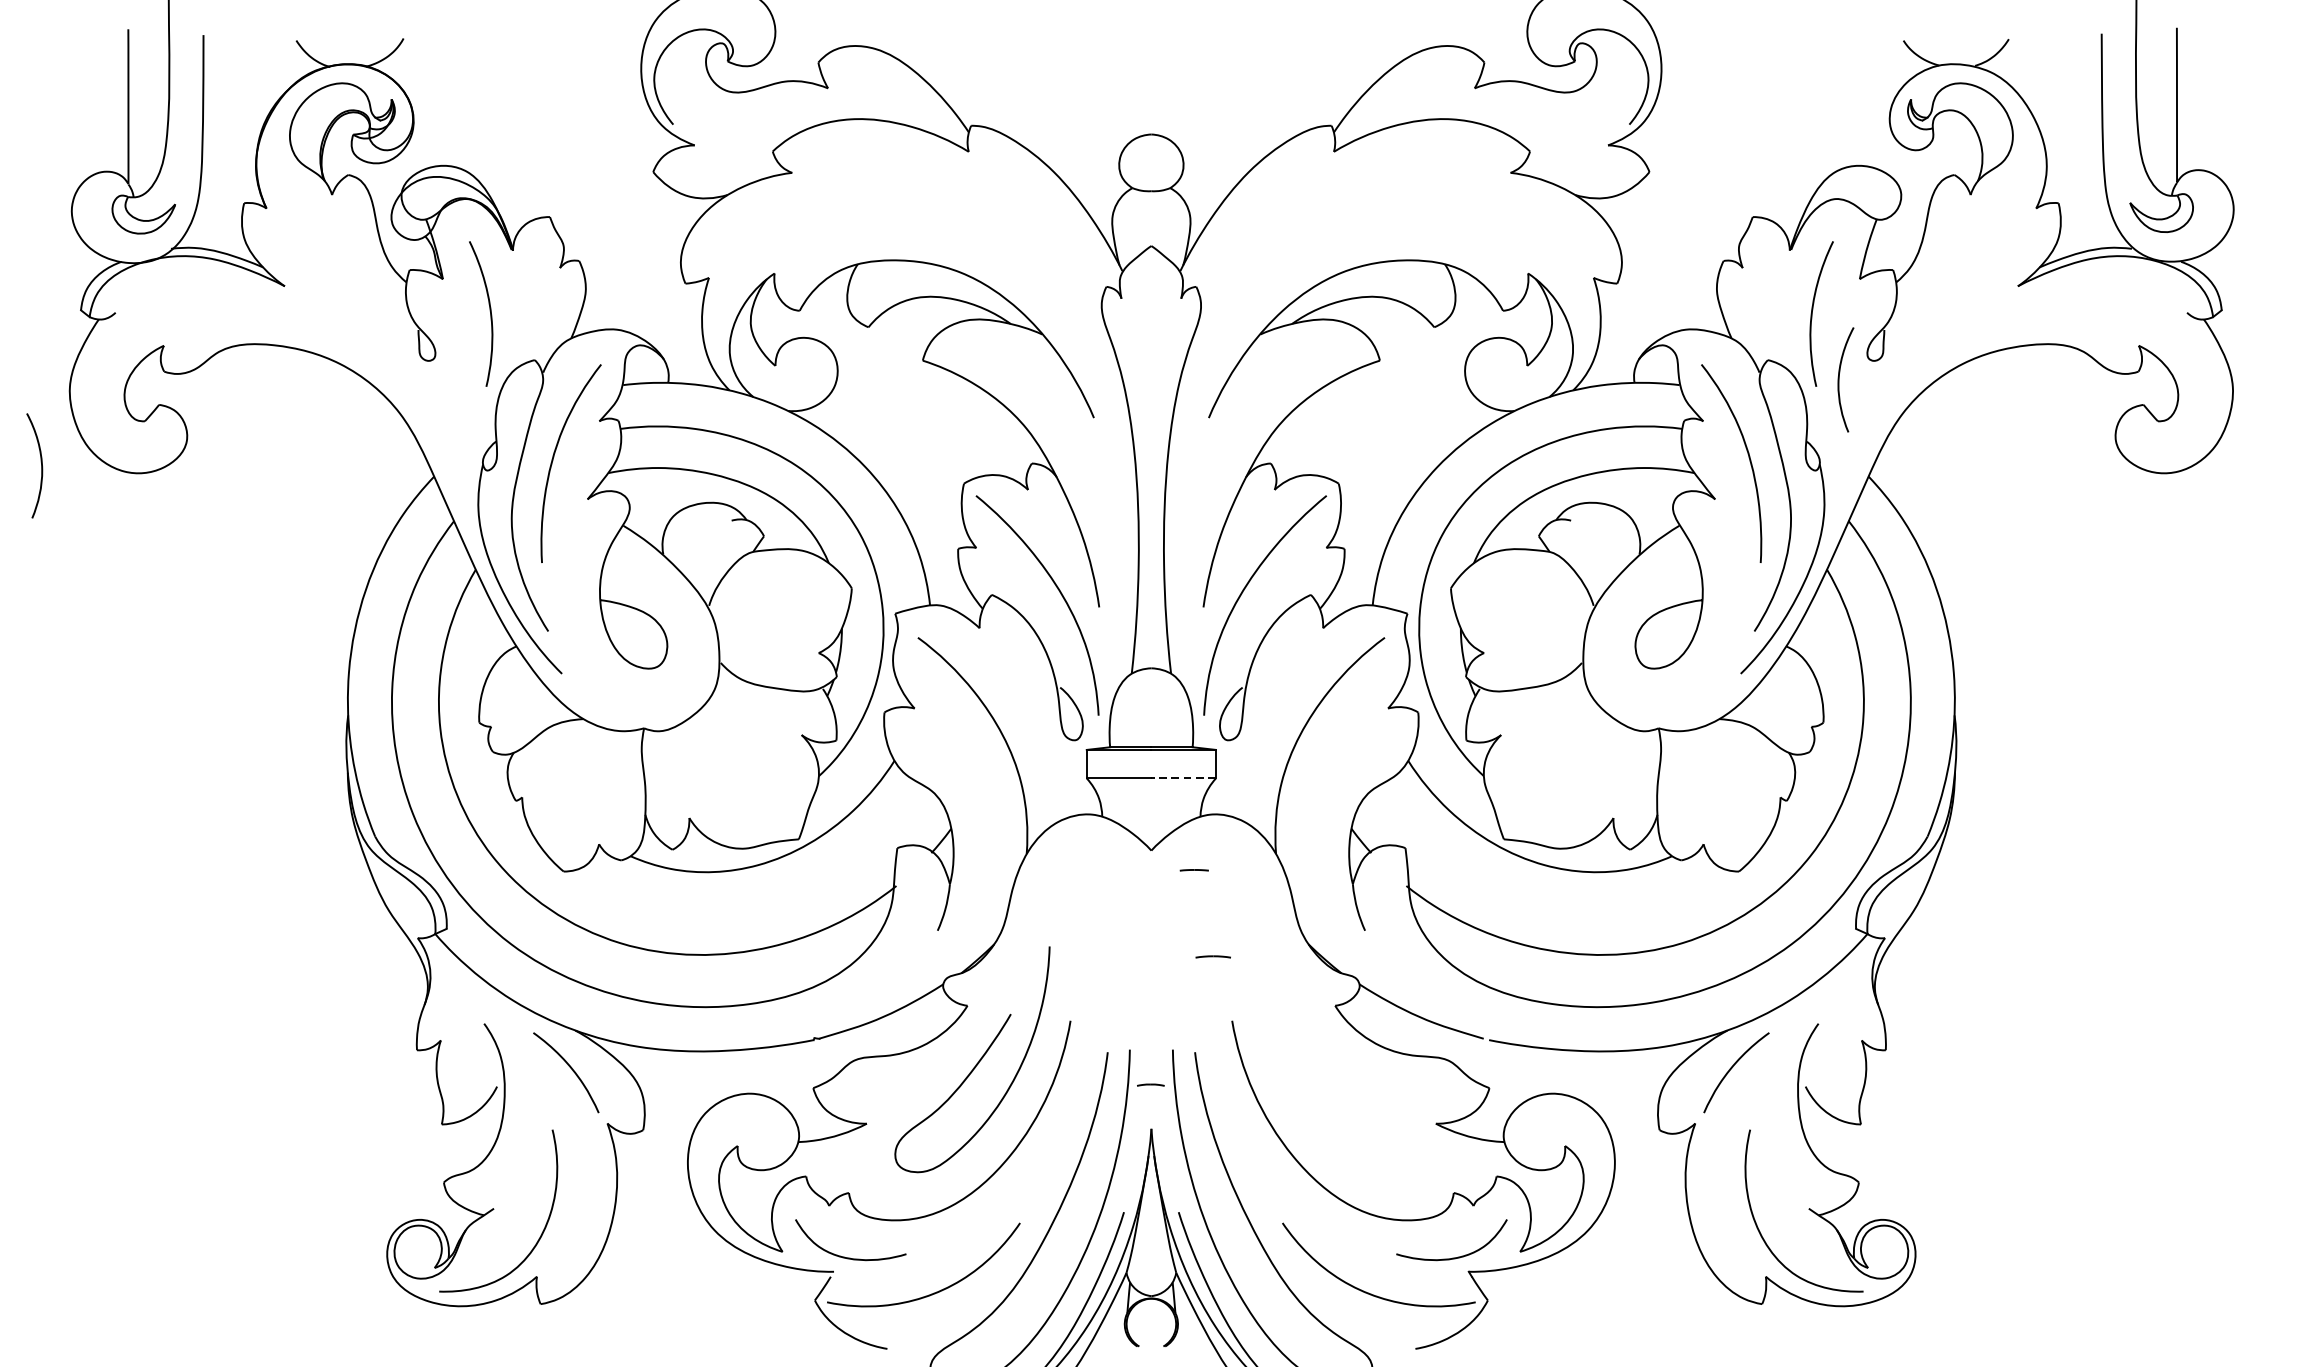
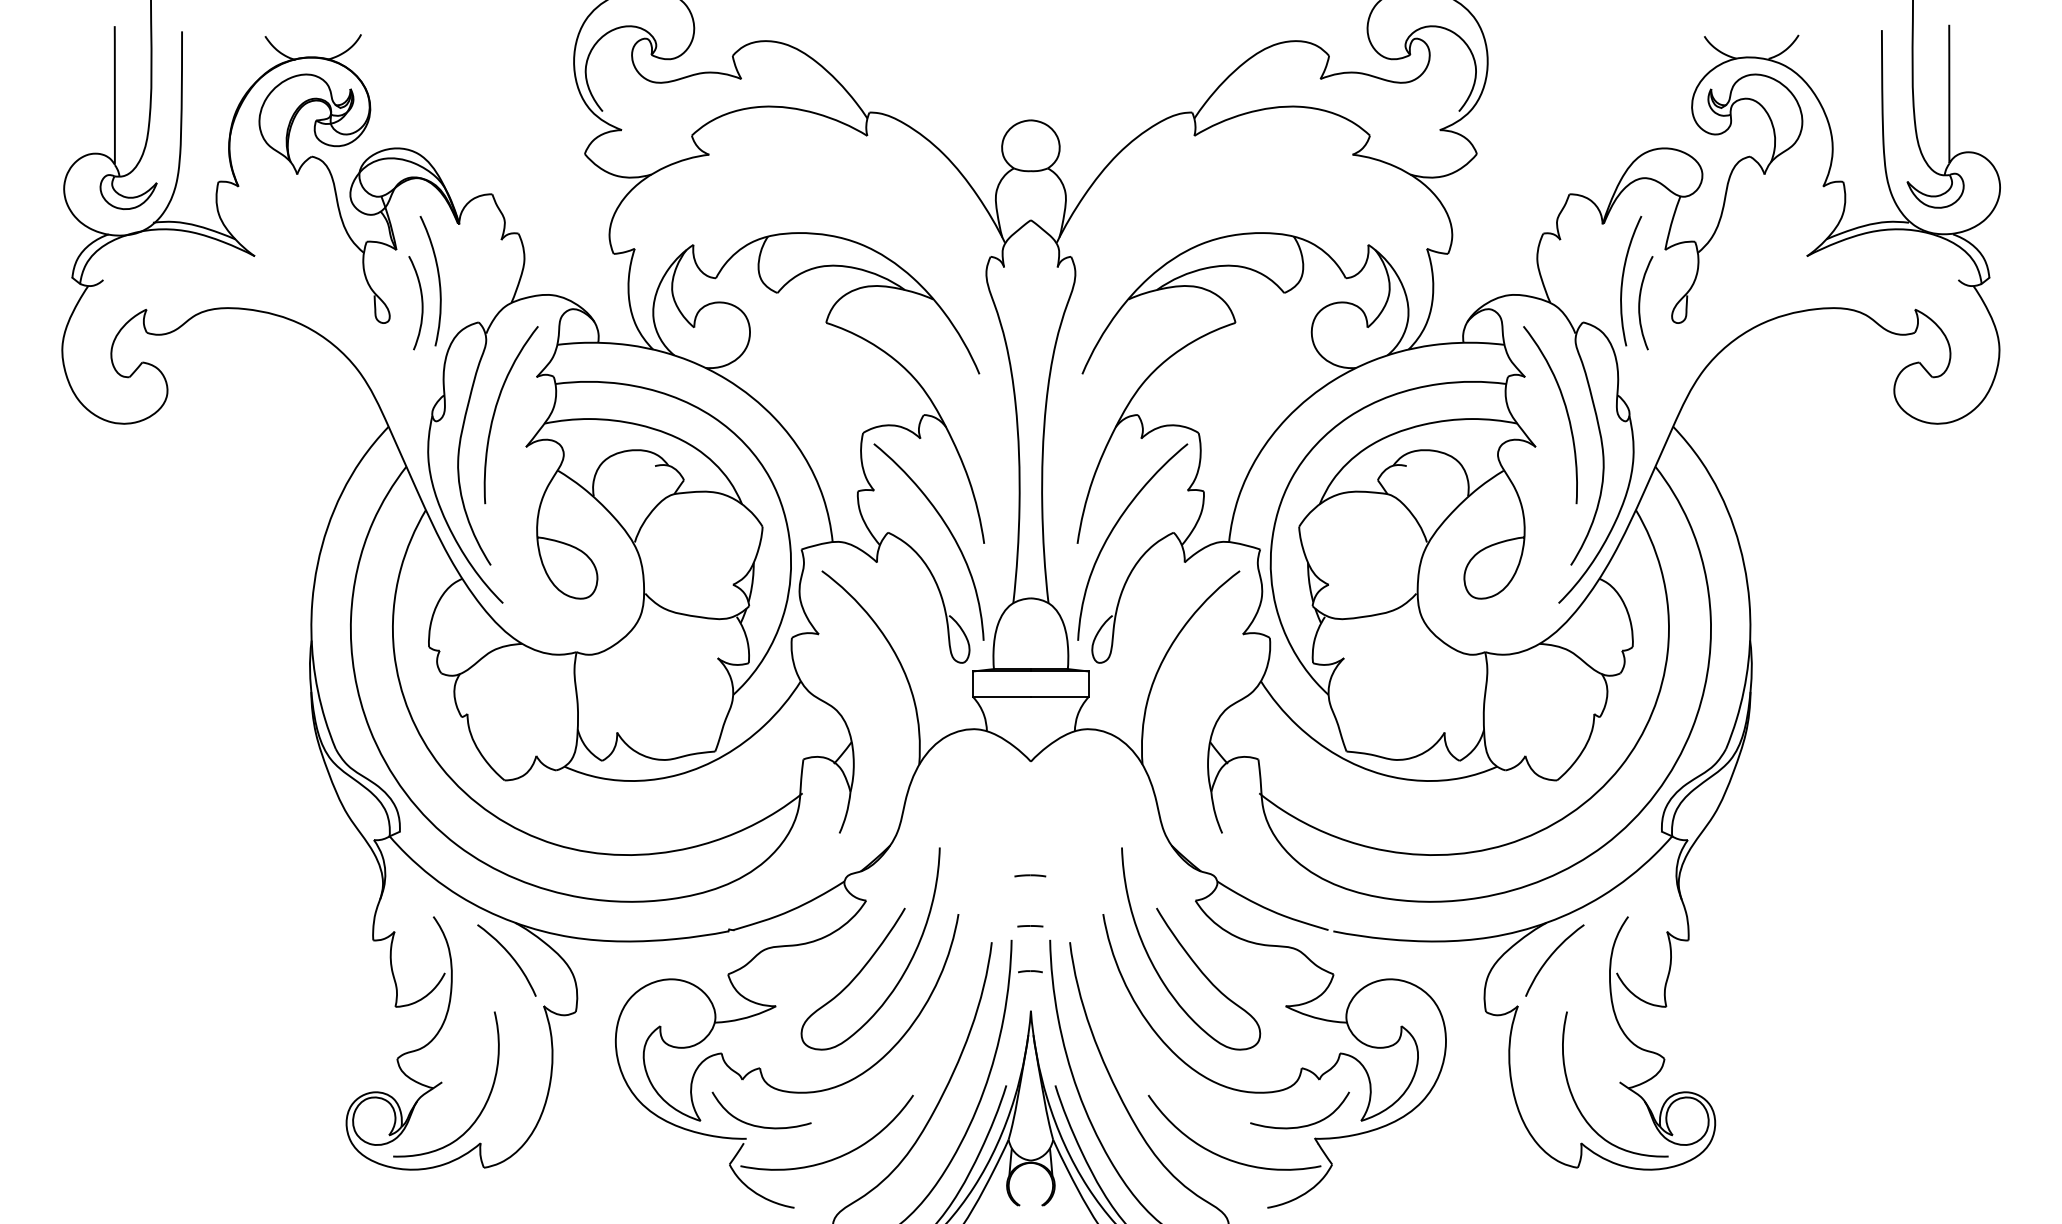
curve: (1839, 380) -> (1640, 303), moved
curve: (40, 466) -> (421, 303), moved
line: (1183, 777) -> (1059, 696), dashed -> solid
line: (1194, 870) -> (1030, 926), moved
line: (1213, 956) -> (1030, 875), moved
curve: (1325, 1061) -> (1186, 950), added

